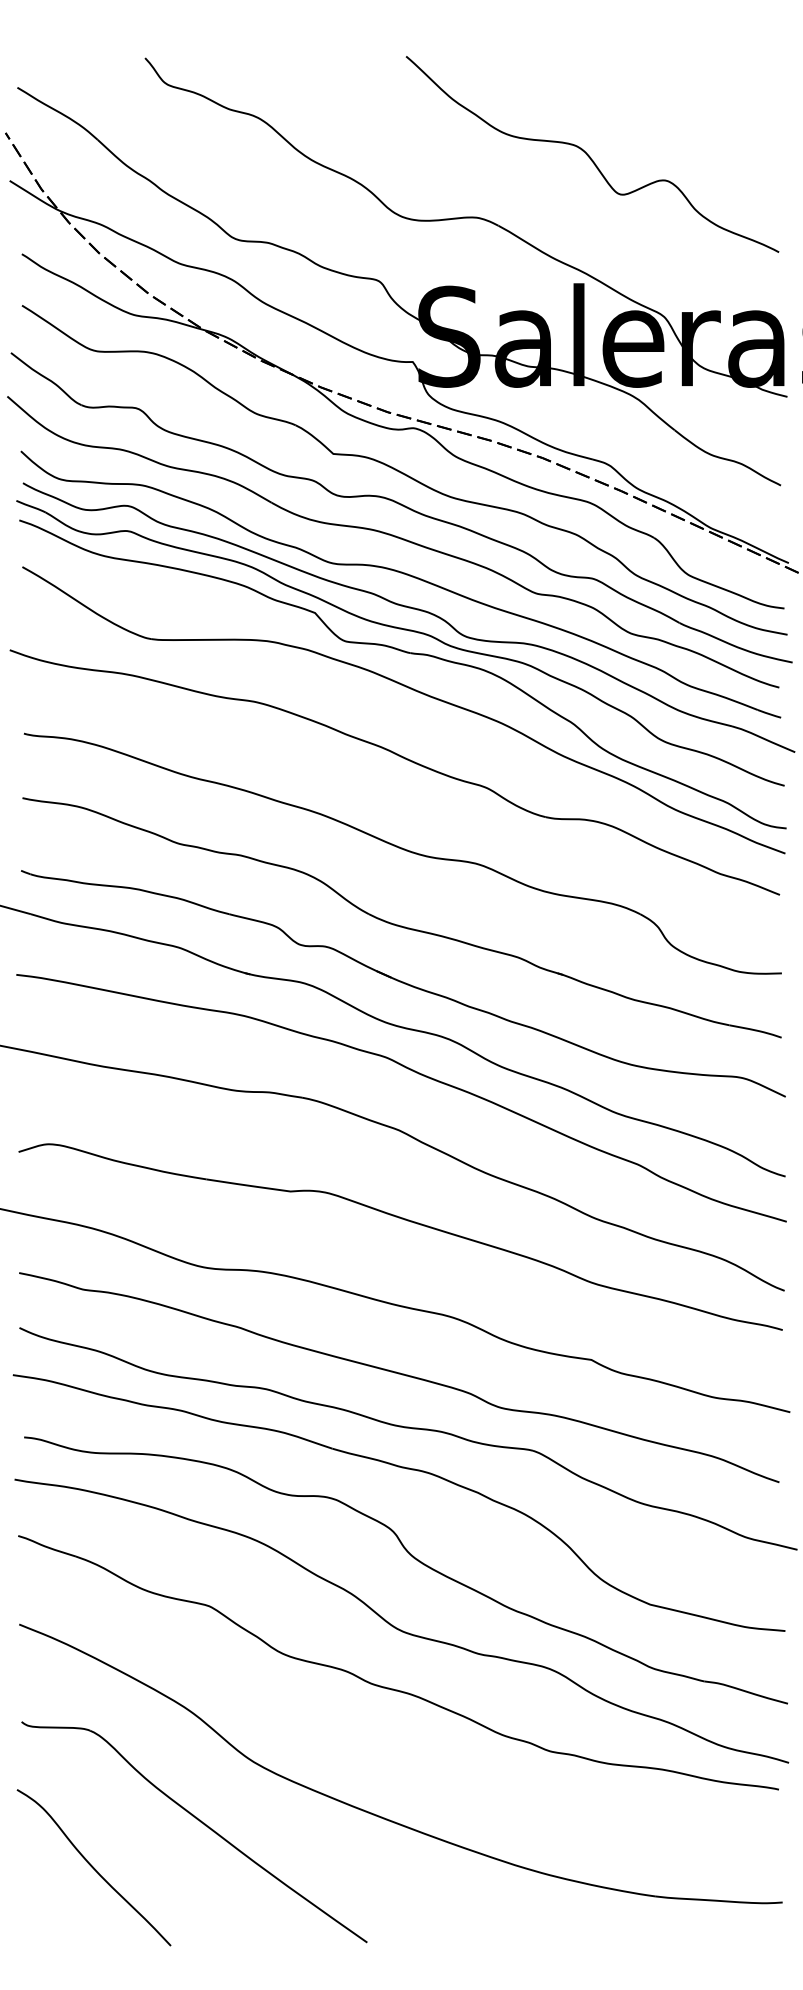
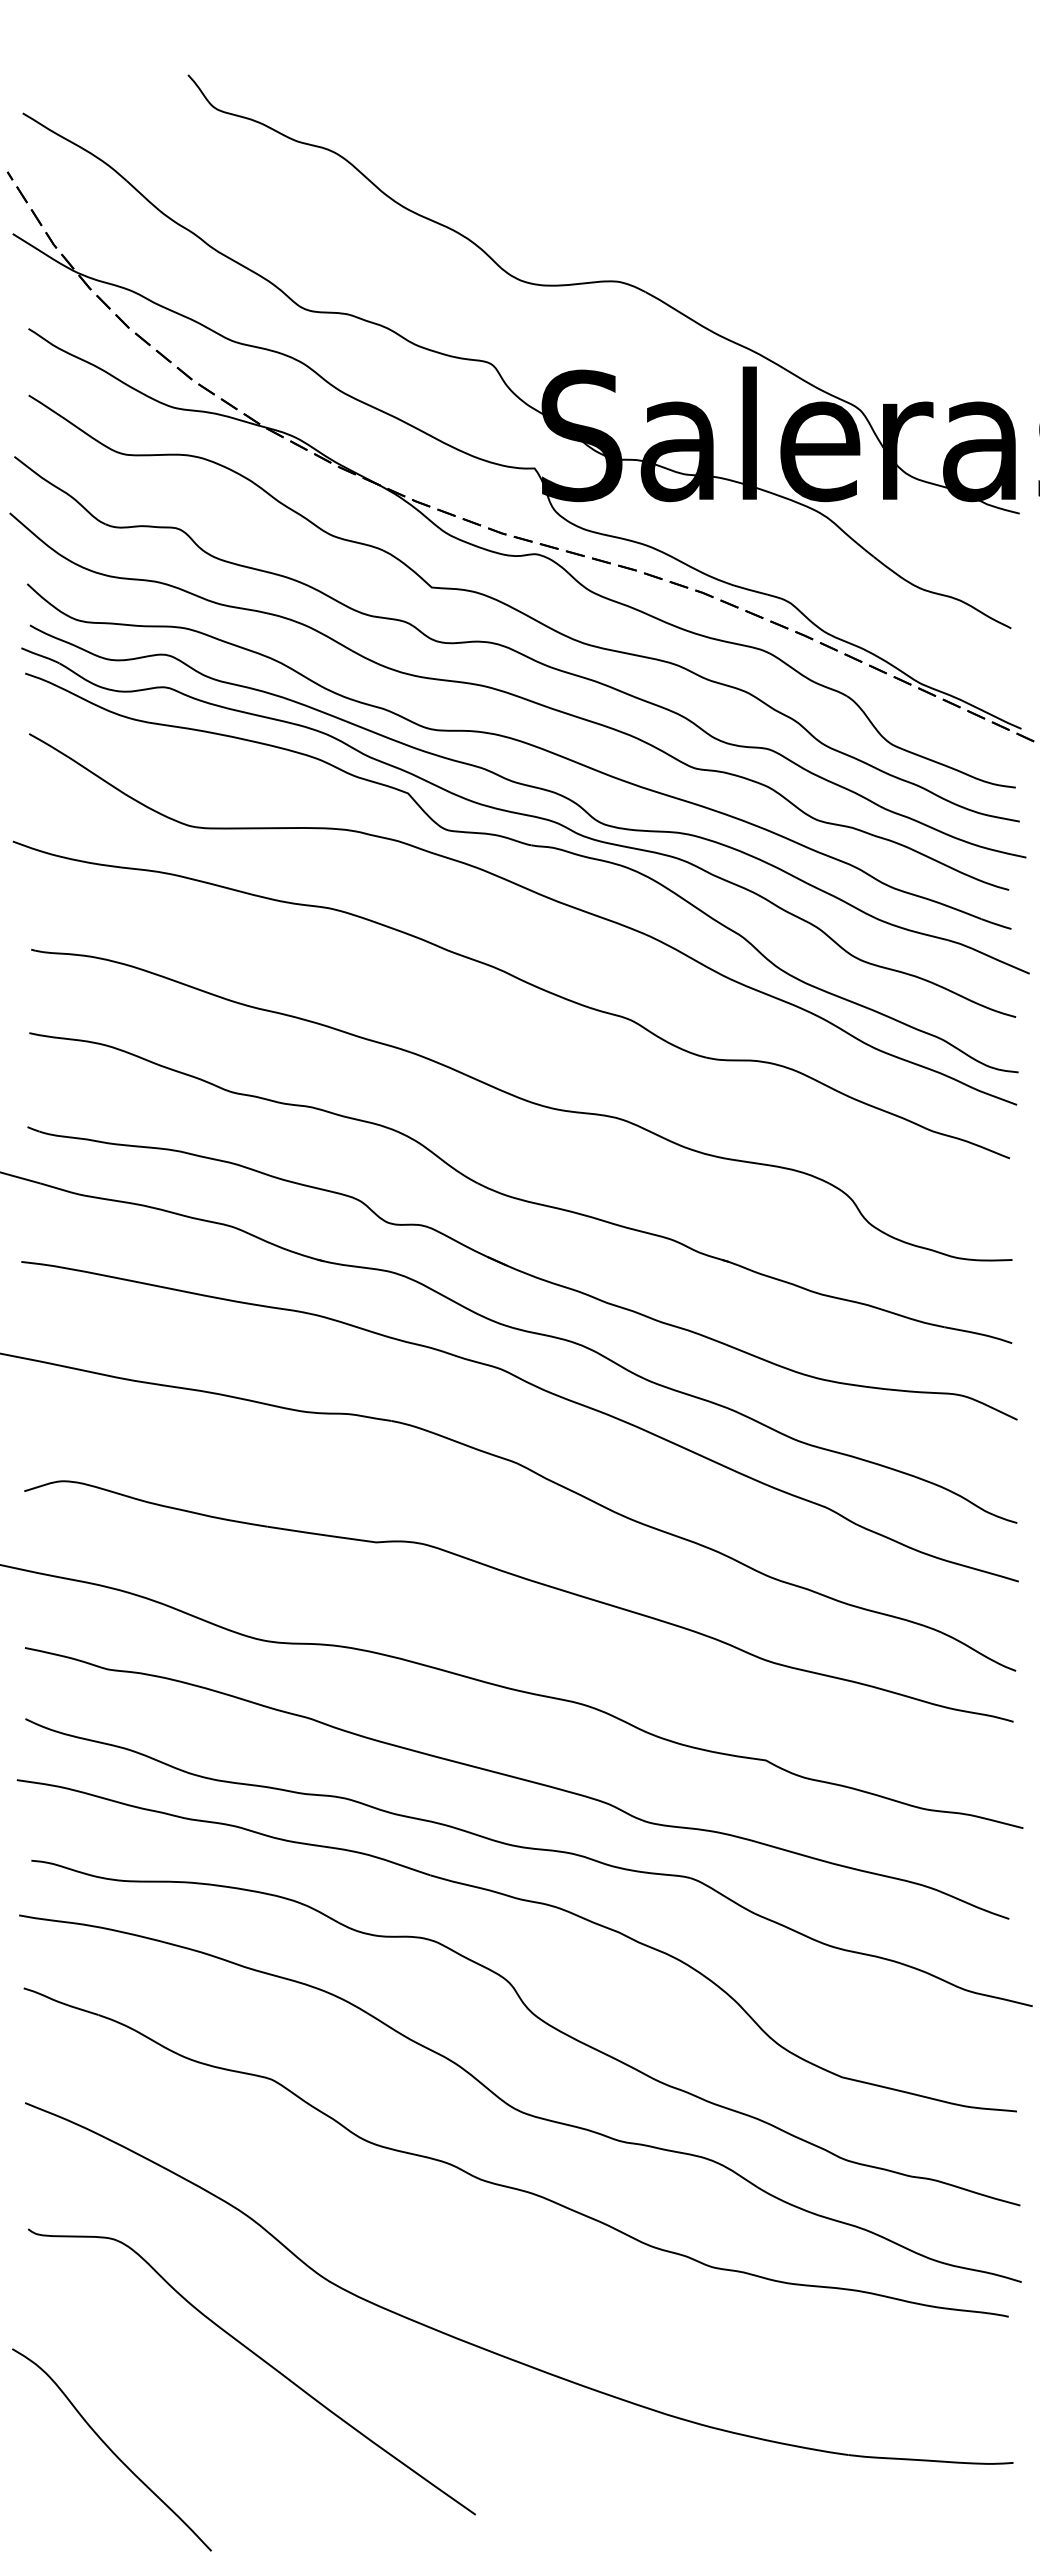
curve: (589, 155) -> (763, 201), removed
curve: (93, 1867) -> (111, 2449), moved

